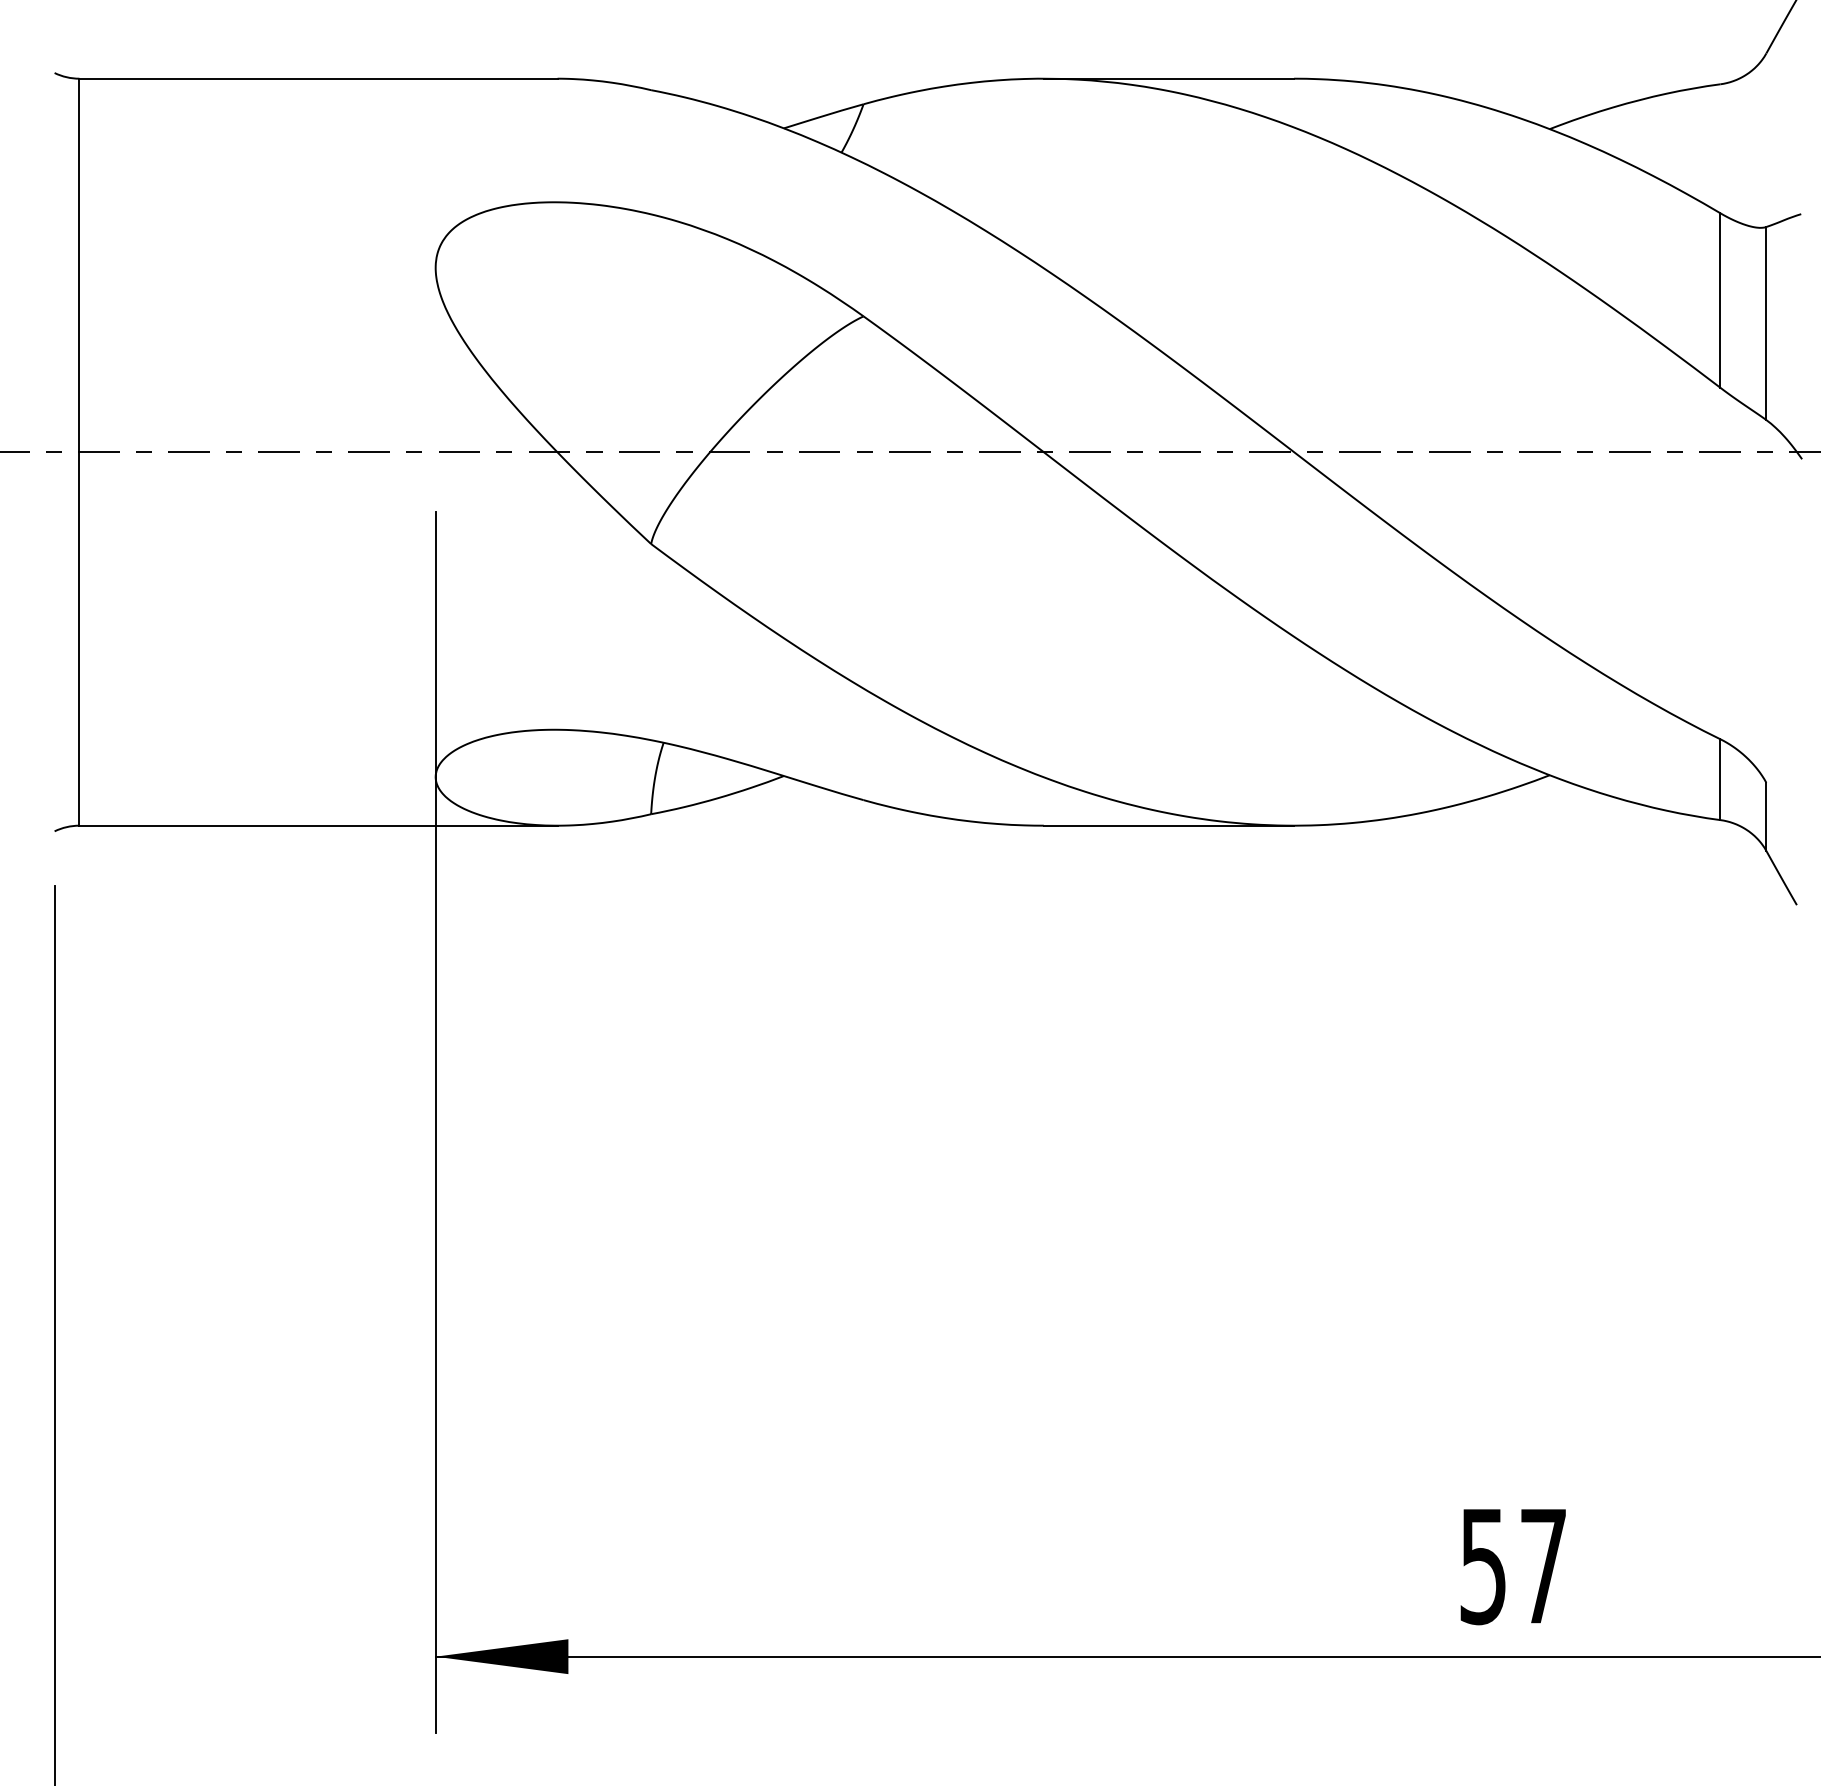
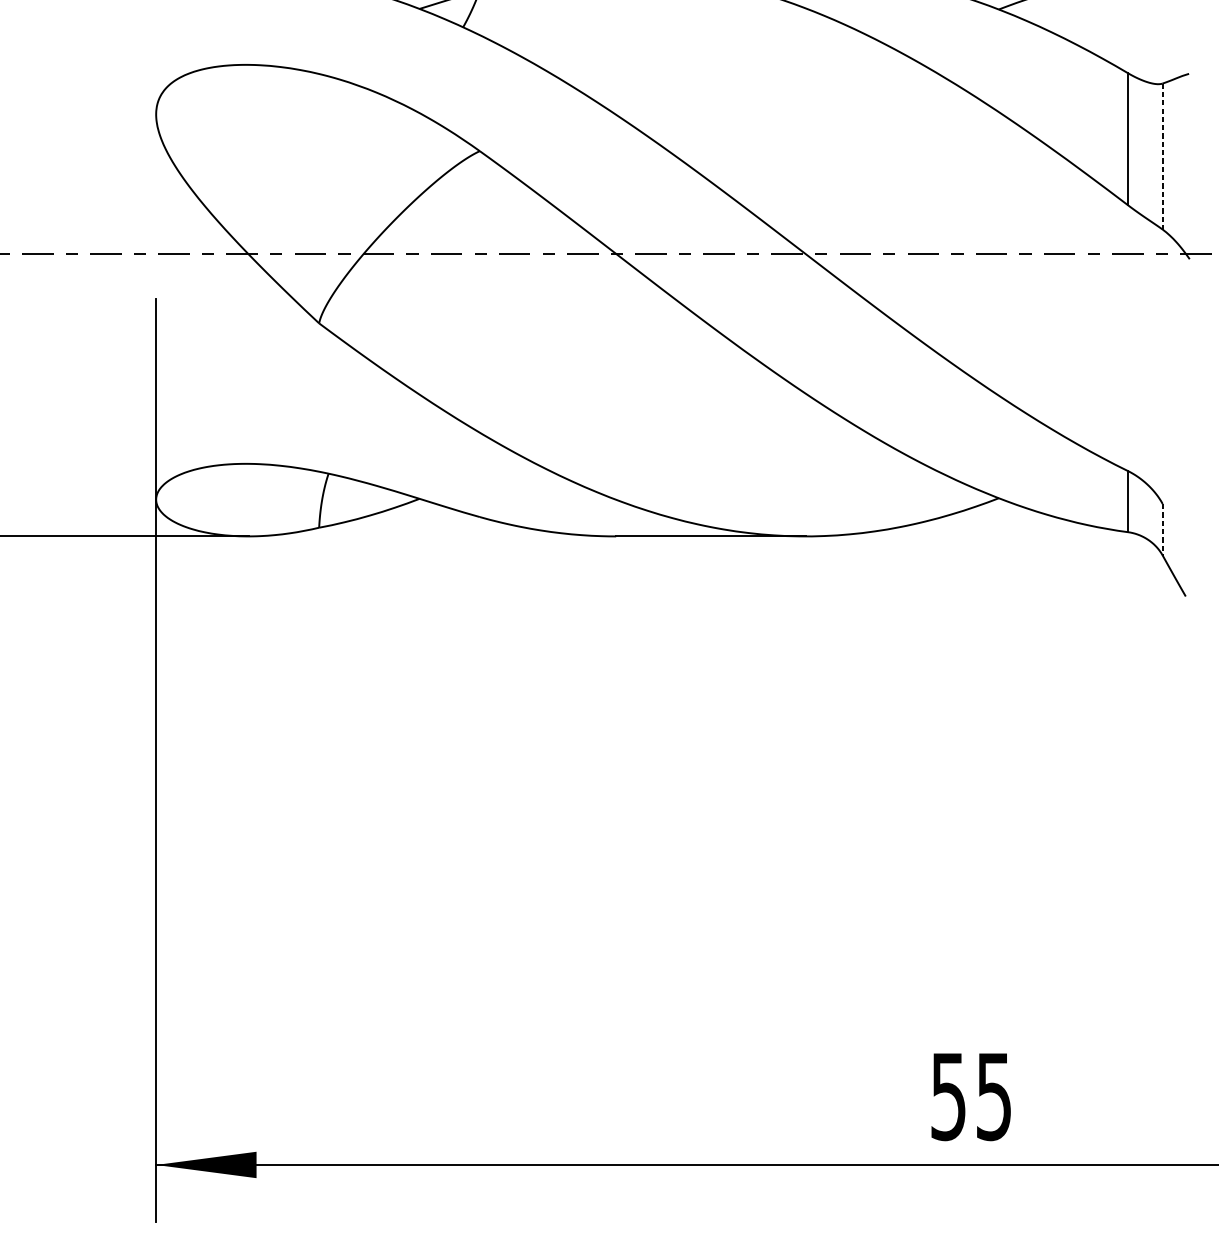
line: (1766, 323) -> (1162, 156), solid -> dashed
line: (1766, 817) -> (1162, 530), solid -> dashed
text: (1543, 1567) -> (994, 1097), 57 -> 55

